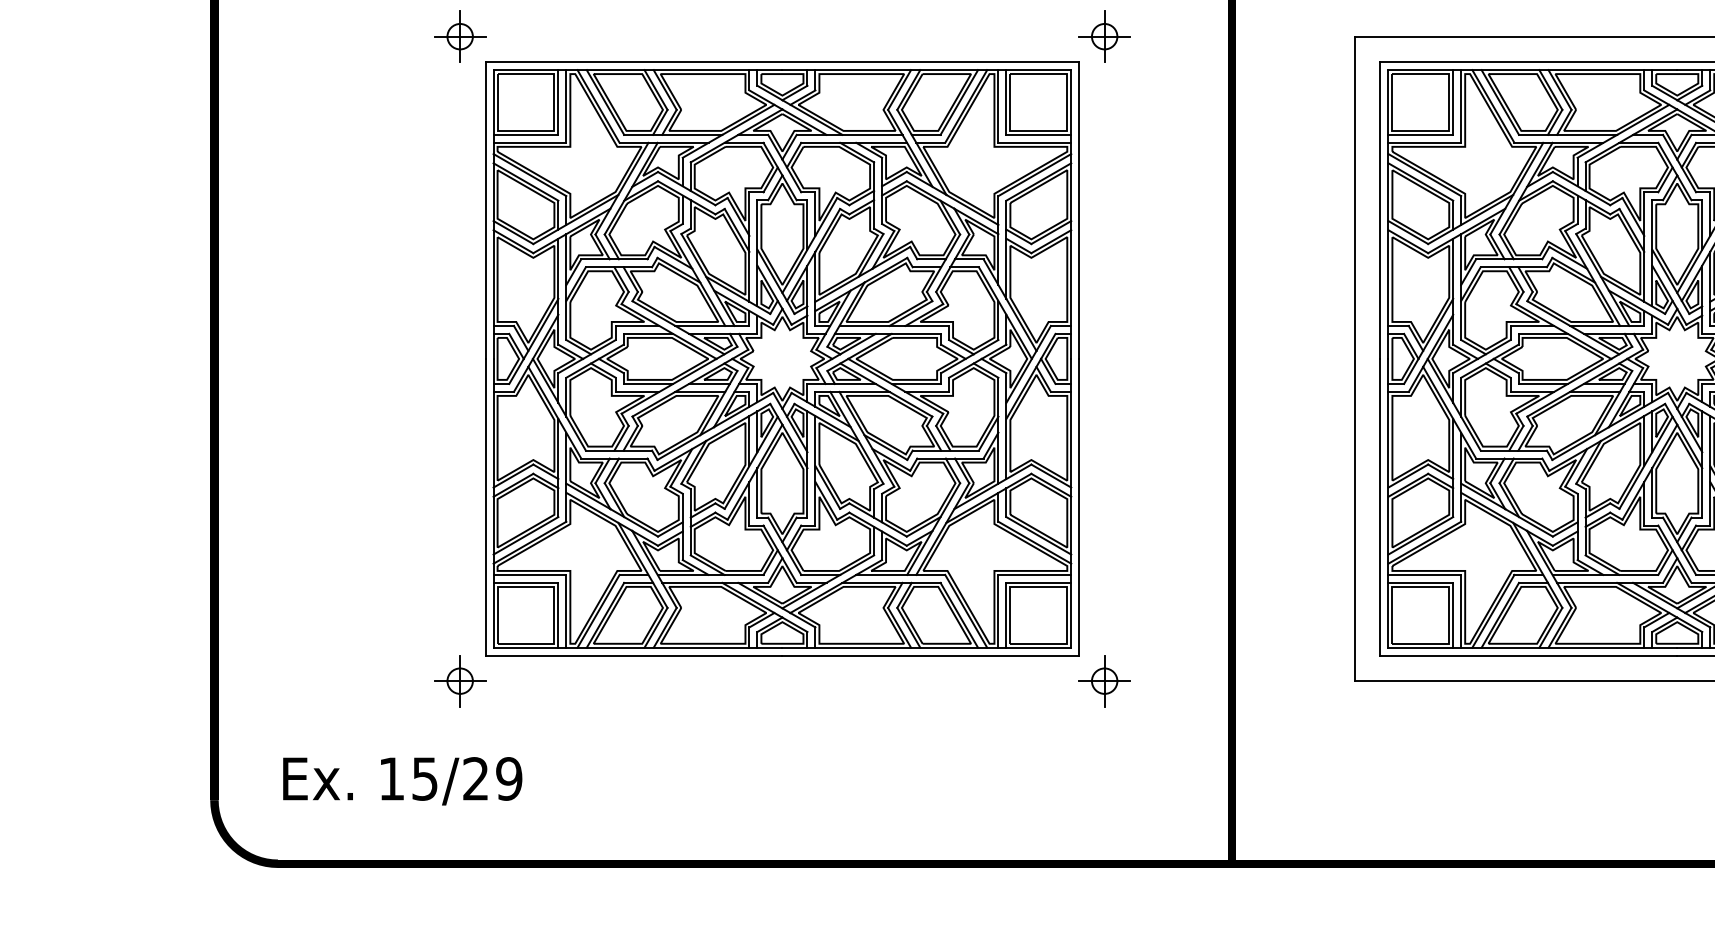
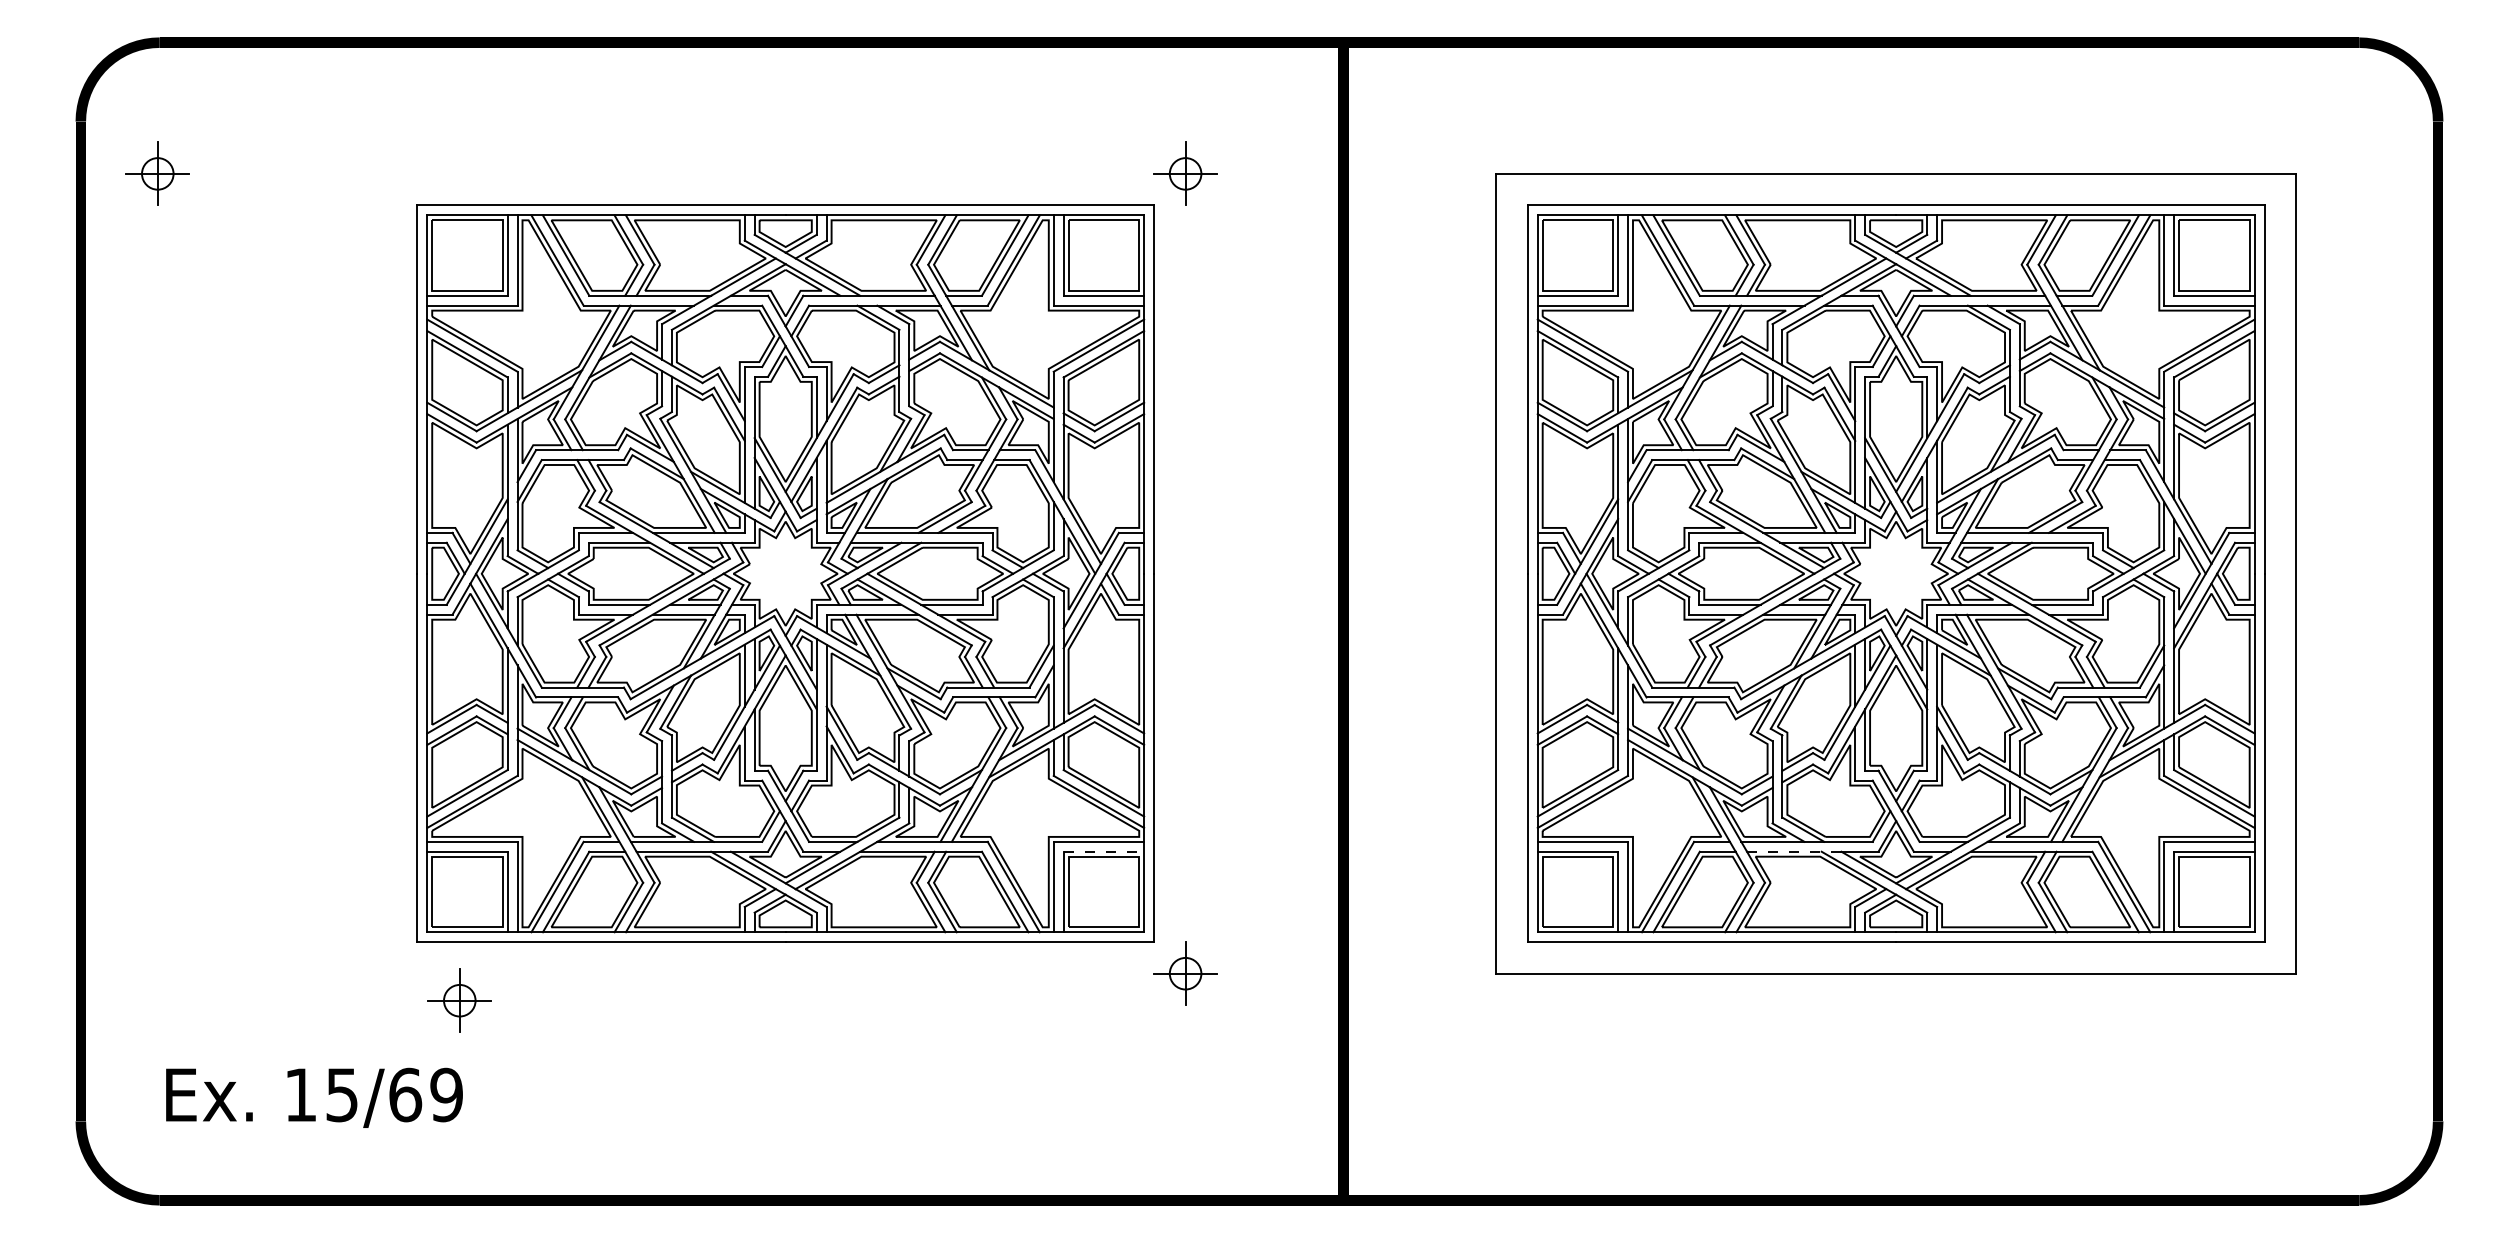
part: (459, 36) -> (157, 173), moved
line: (1039, 582) -> (1104, 851), solid -> dashed
line: (1594, 582) -> (1793, 851), solid -> dashed
part: (459, 681) -> (459, 1000), moved
text: (476, 778) -> (405, 1094), 15/29 -> 15/69

